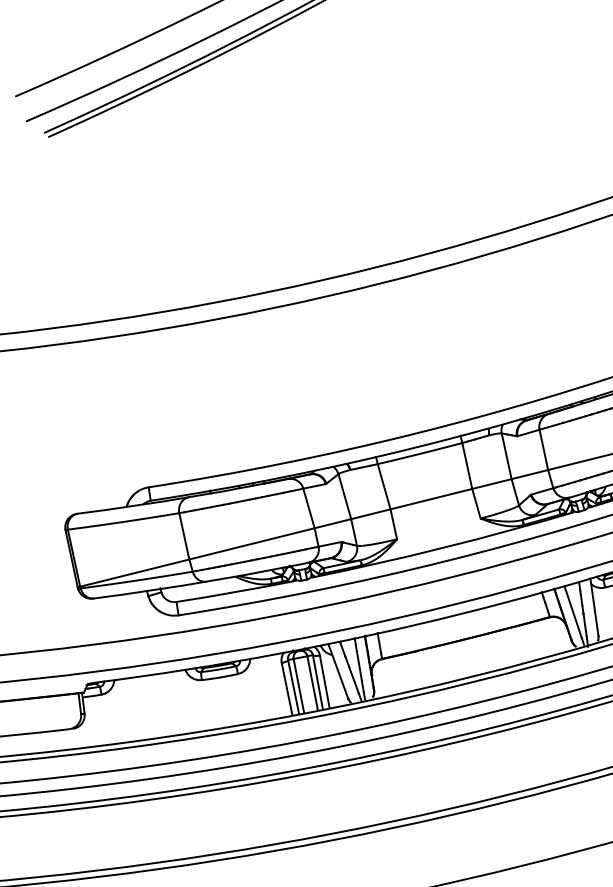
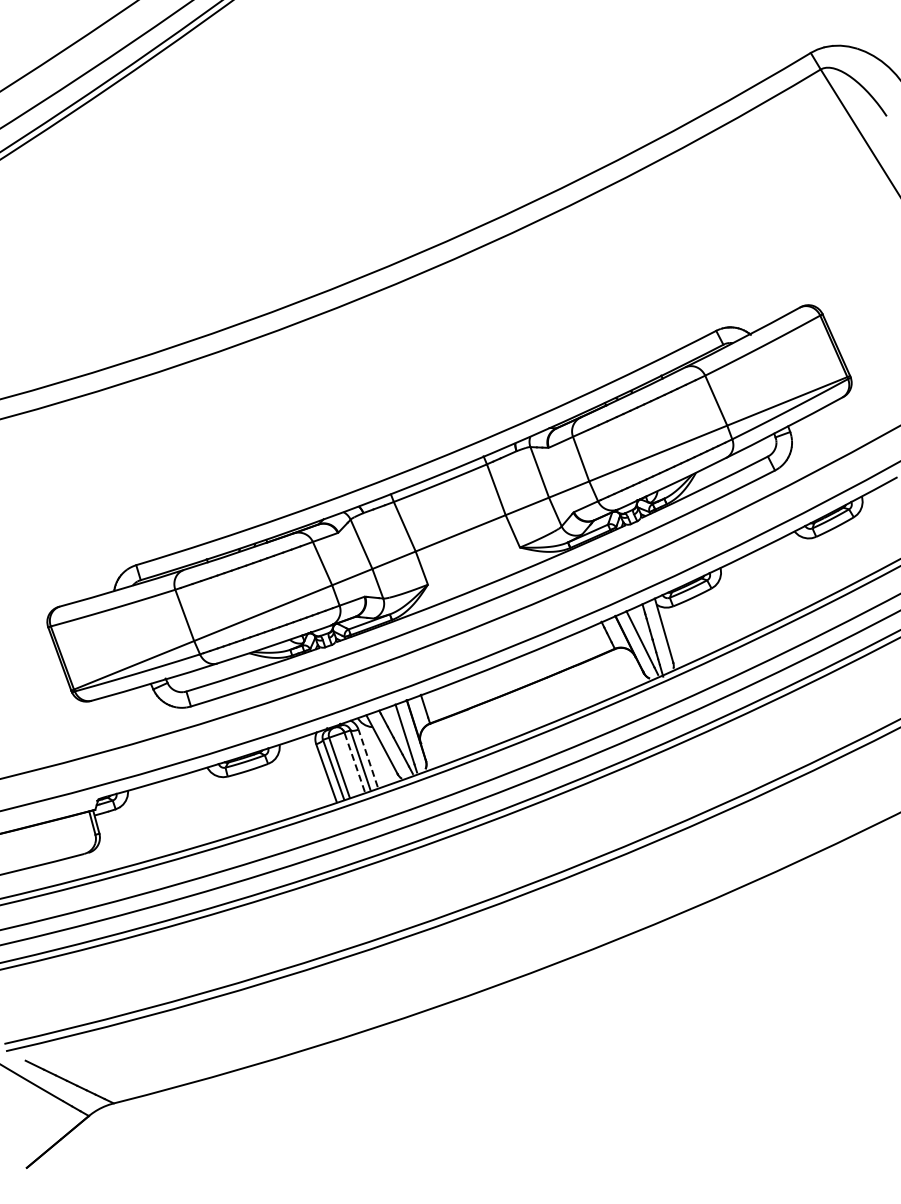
line: (325, 680) -> (368, 757), solid -> dashed
line: (312, 682) -> (354, 761), solid -> dashed

